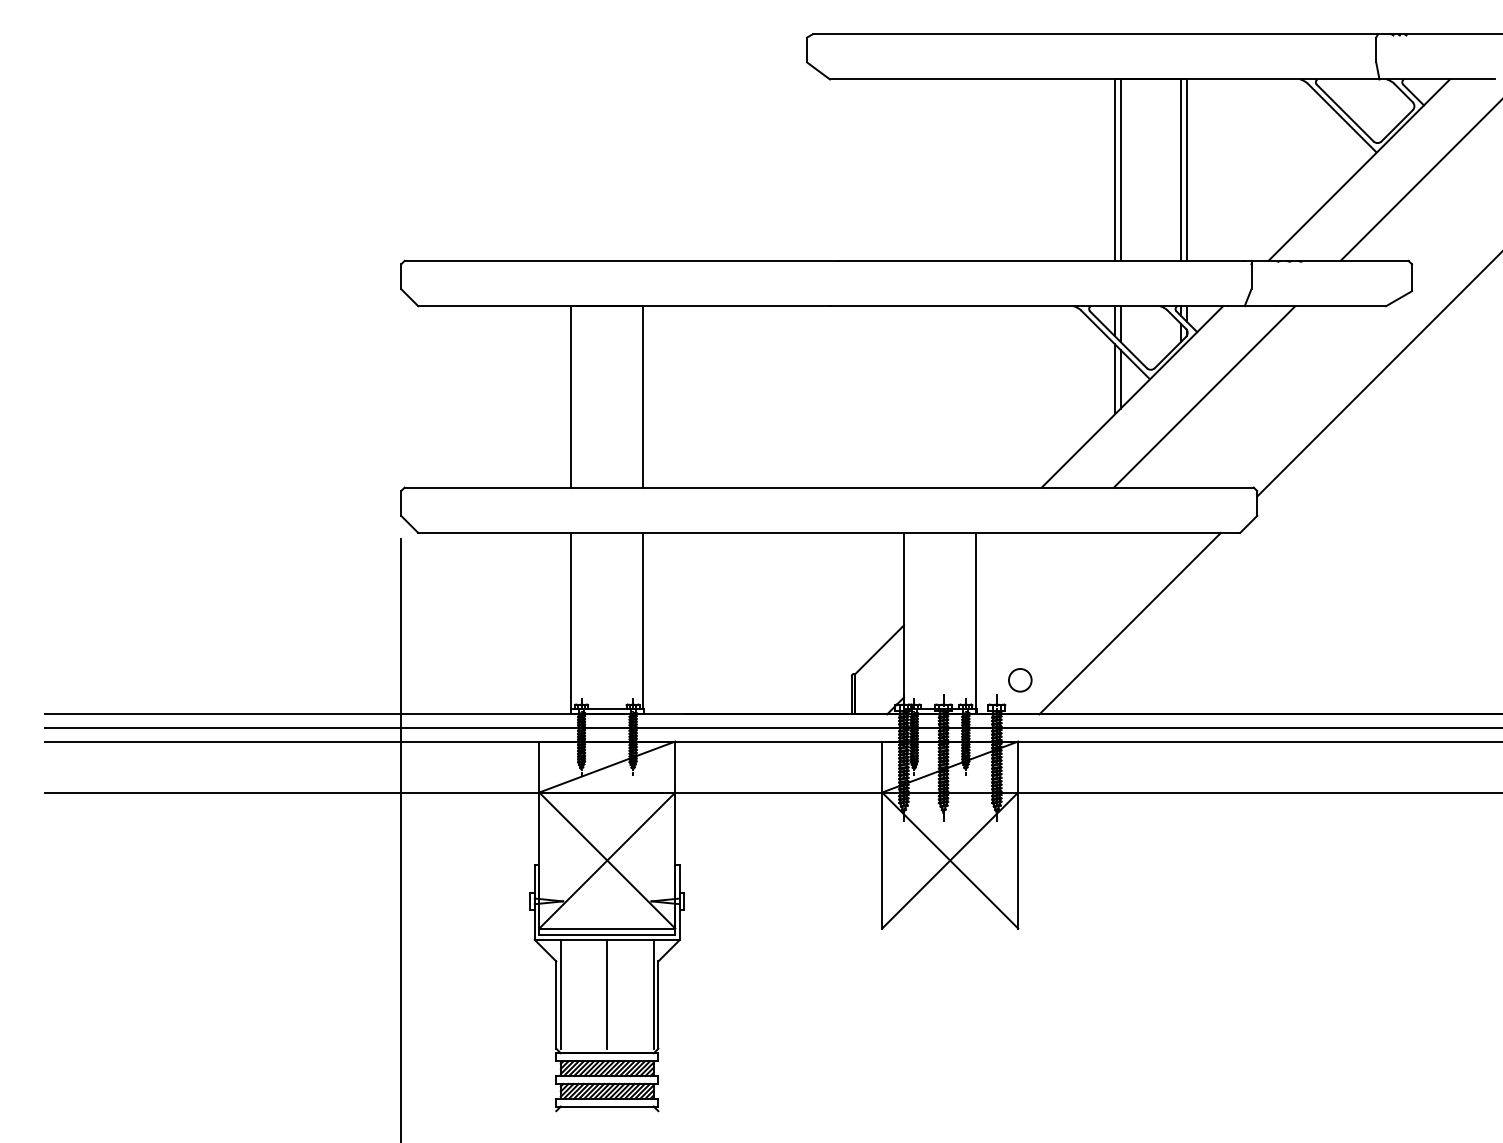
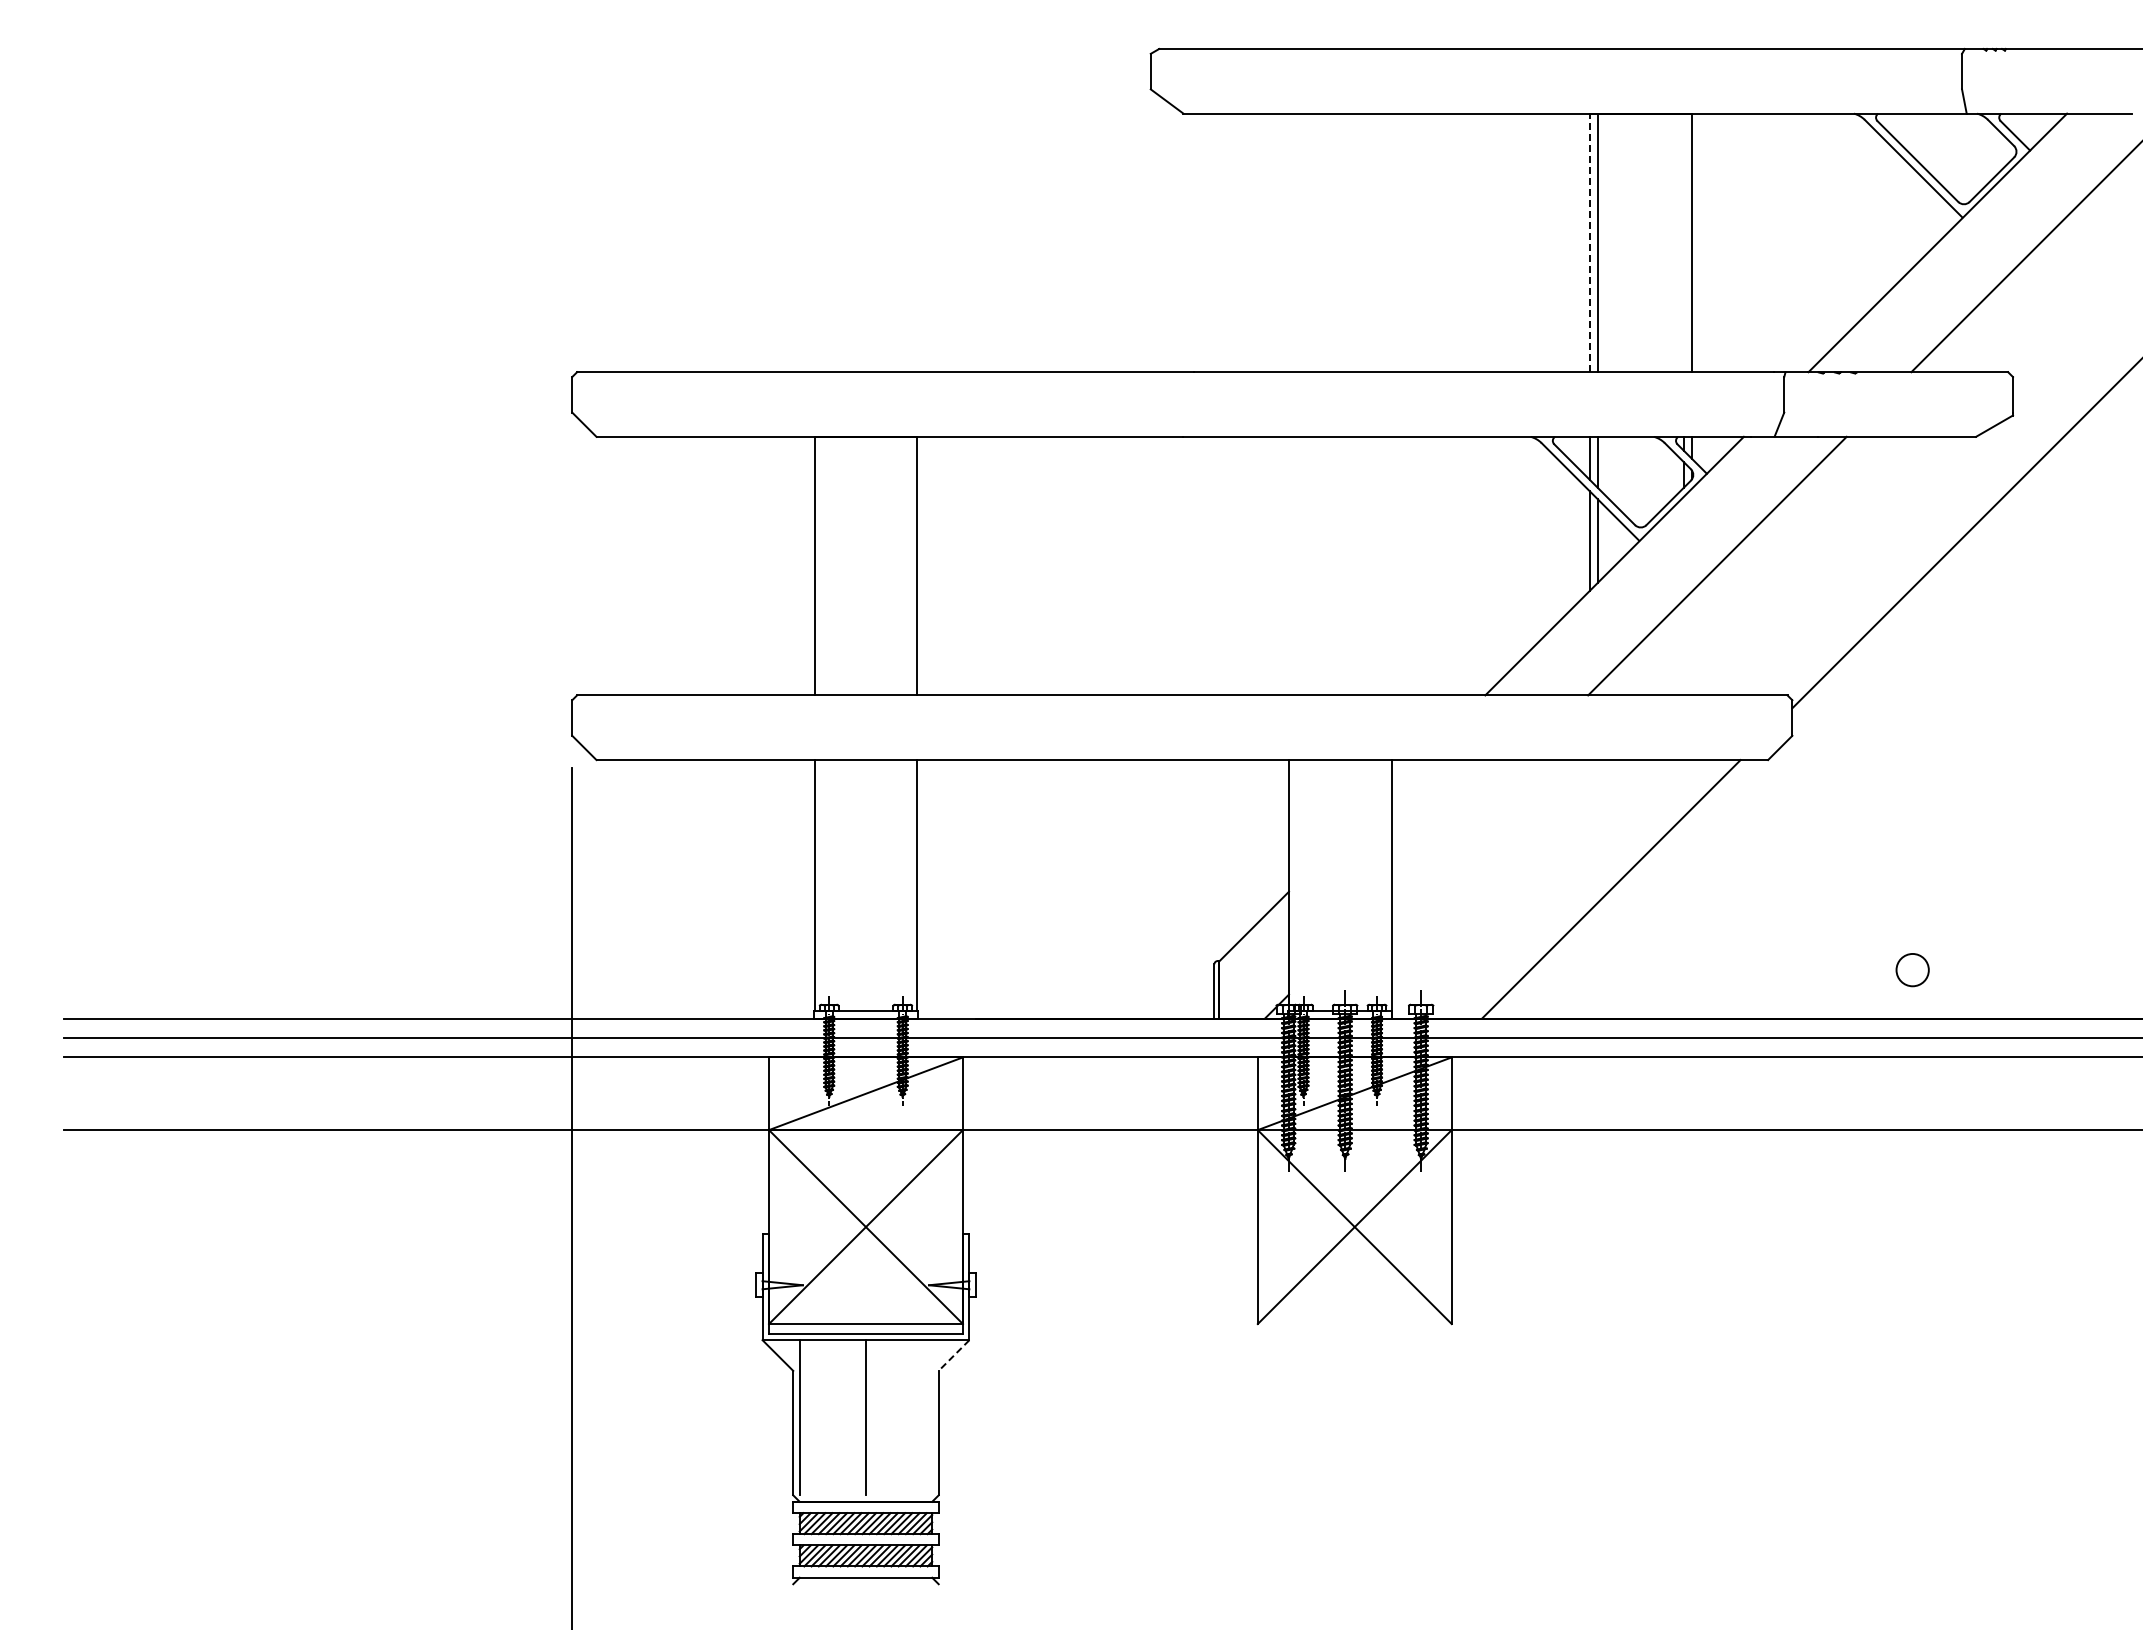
line: (1114, 169) -> (1589, 242), solid -> dashed
line: (1181, 169) -> (1684, 242), removed
circle: (1020, 680) -> (1912, 970), moved
line: (669, 950) -> (954, 1355), solid -> dashed
line: (653, 994) -> (932, 1417), removed

